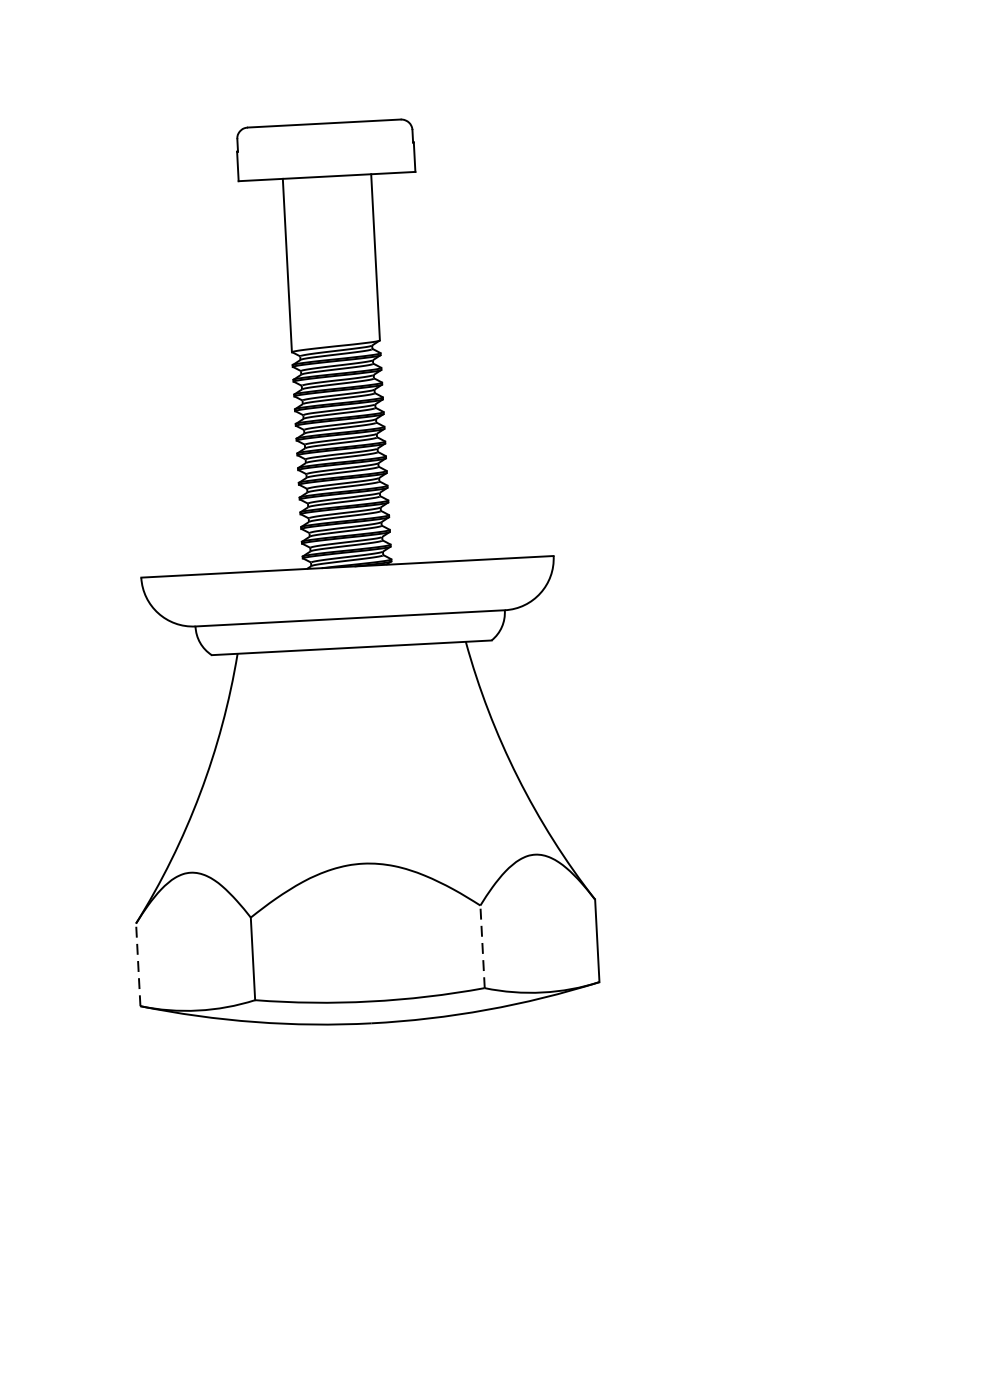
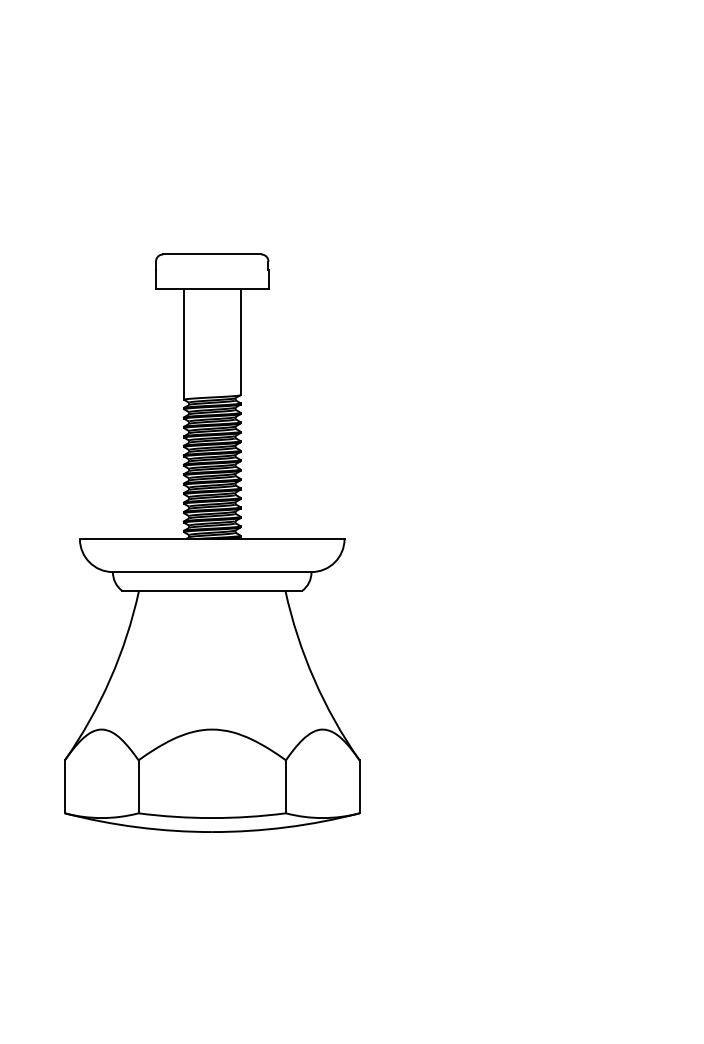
line: (481, 946) -> (285, 786), dashed -> solid
line: (137, 964) -> (64, 786), dashed -> solid

